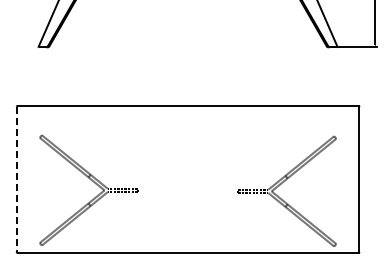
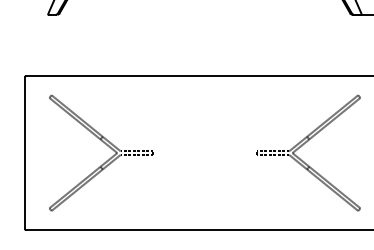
line: (16, 179) -> (24, 153), dashed -> solid
part: (94, 183) -> (106, 145), moved
part: (281, 184) -> (302, 145), moved

